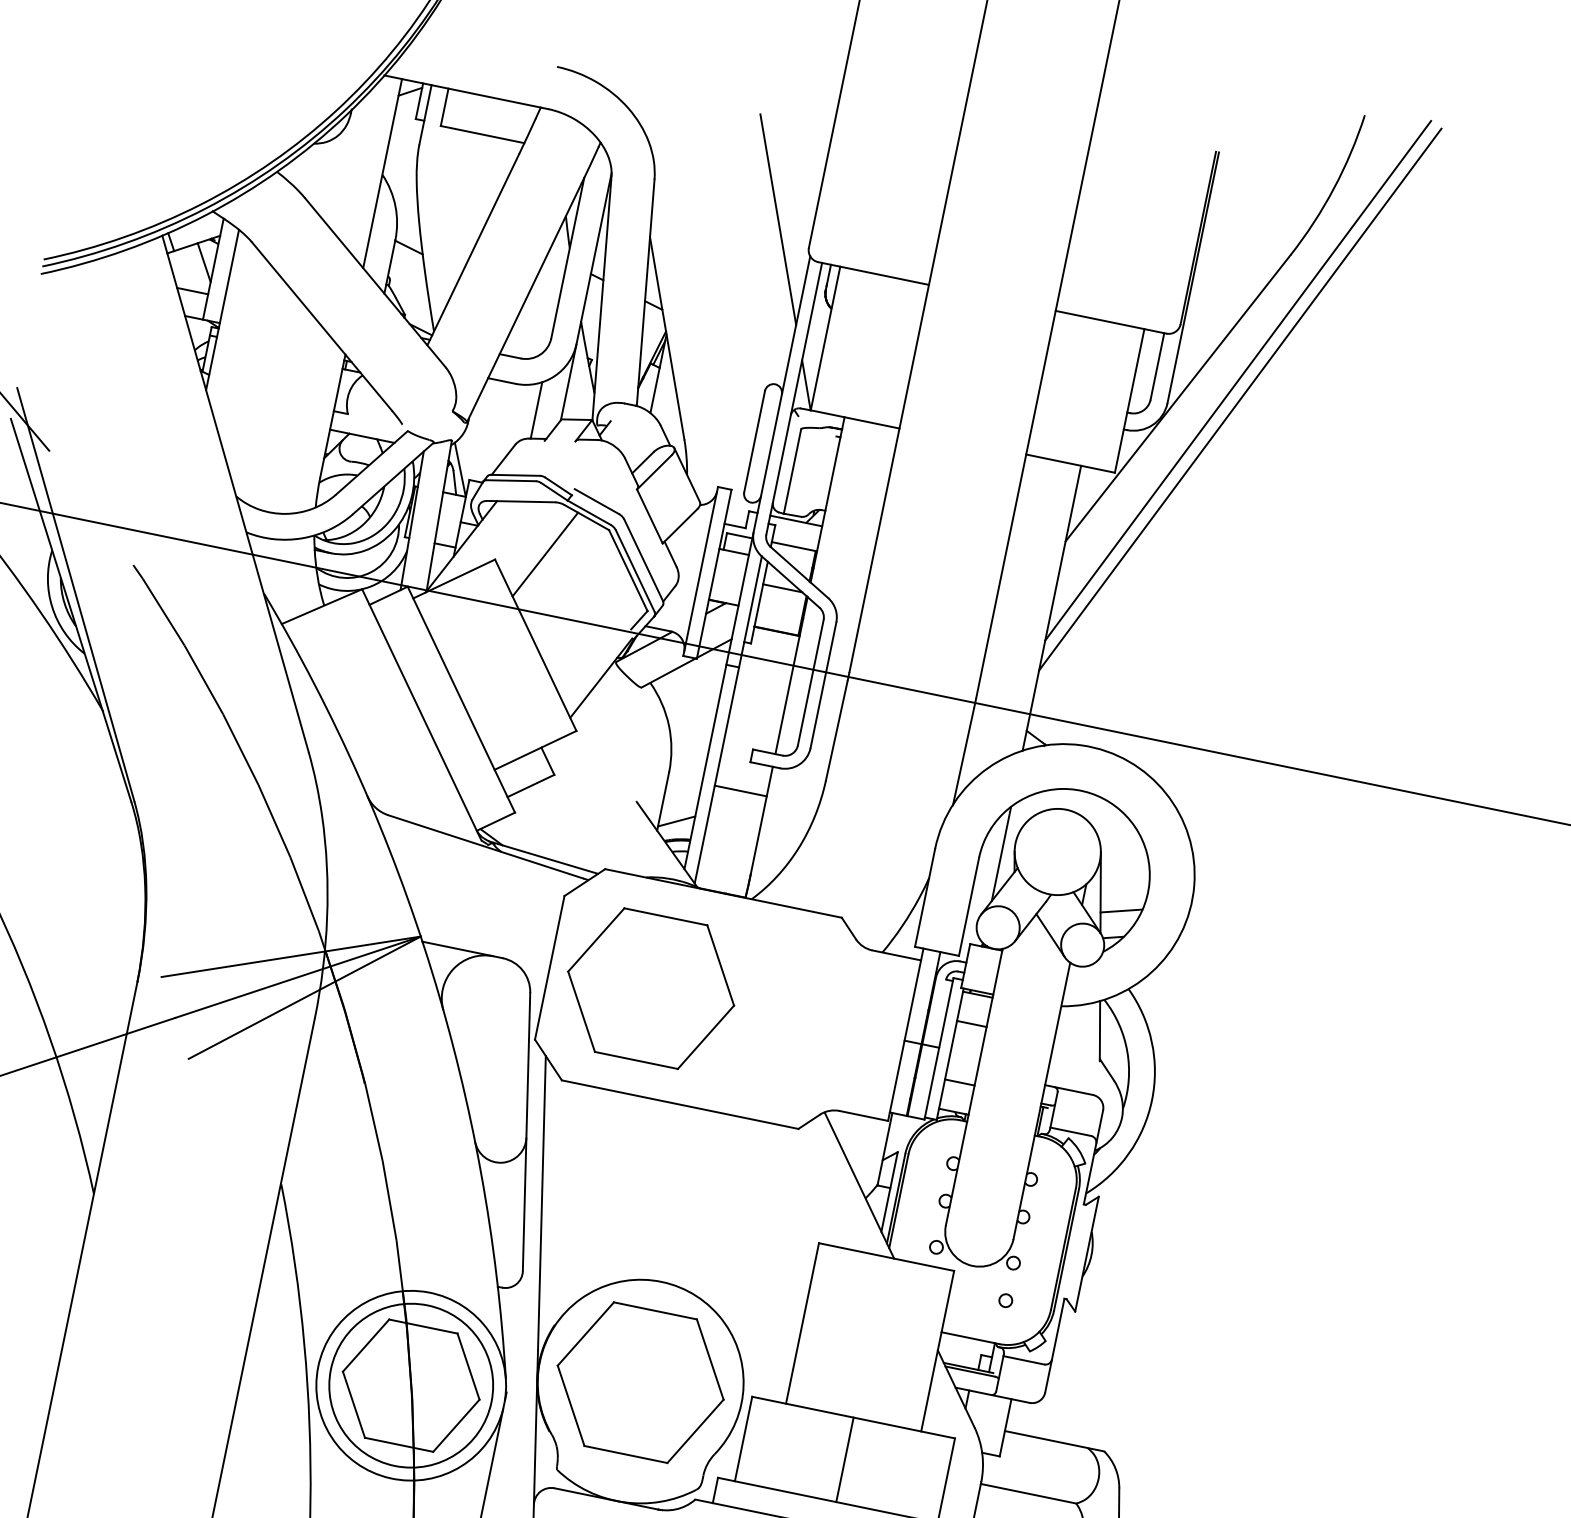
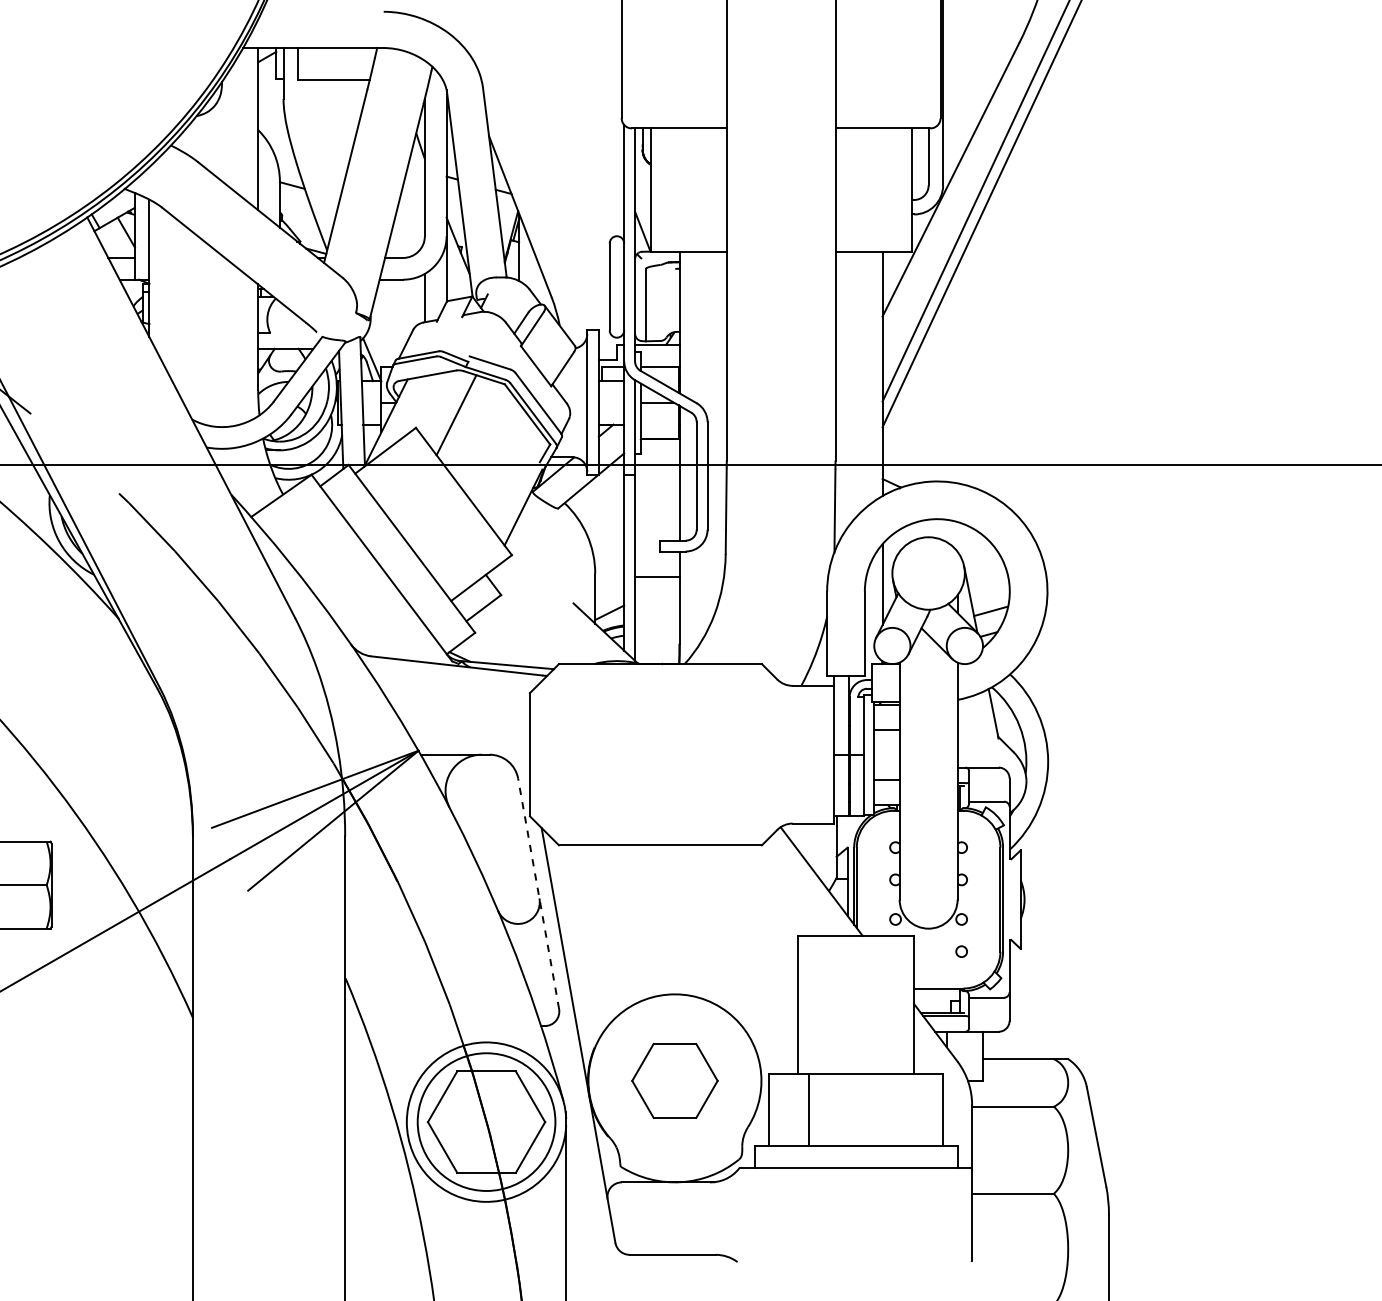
line: (778, 218) -> (591, 99), removed
part: (650, 988) -> (616, 754), removed
line: (526, 1131) -> (538, 893), solid -> dashed
part: (640, 1382) -> (674, 1080), size x0.6
line: (845, 1459) -> (809, 1109), moved

